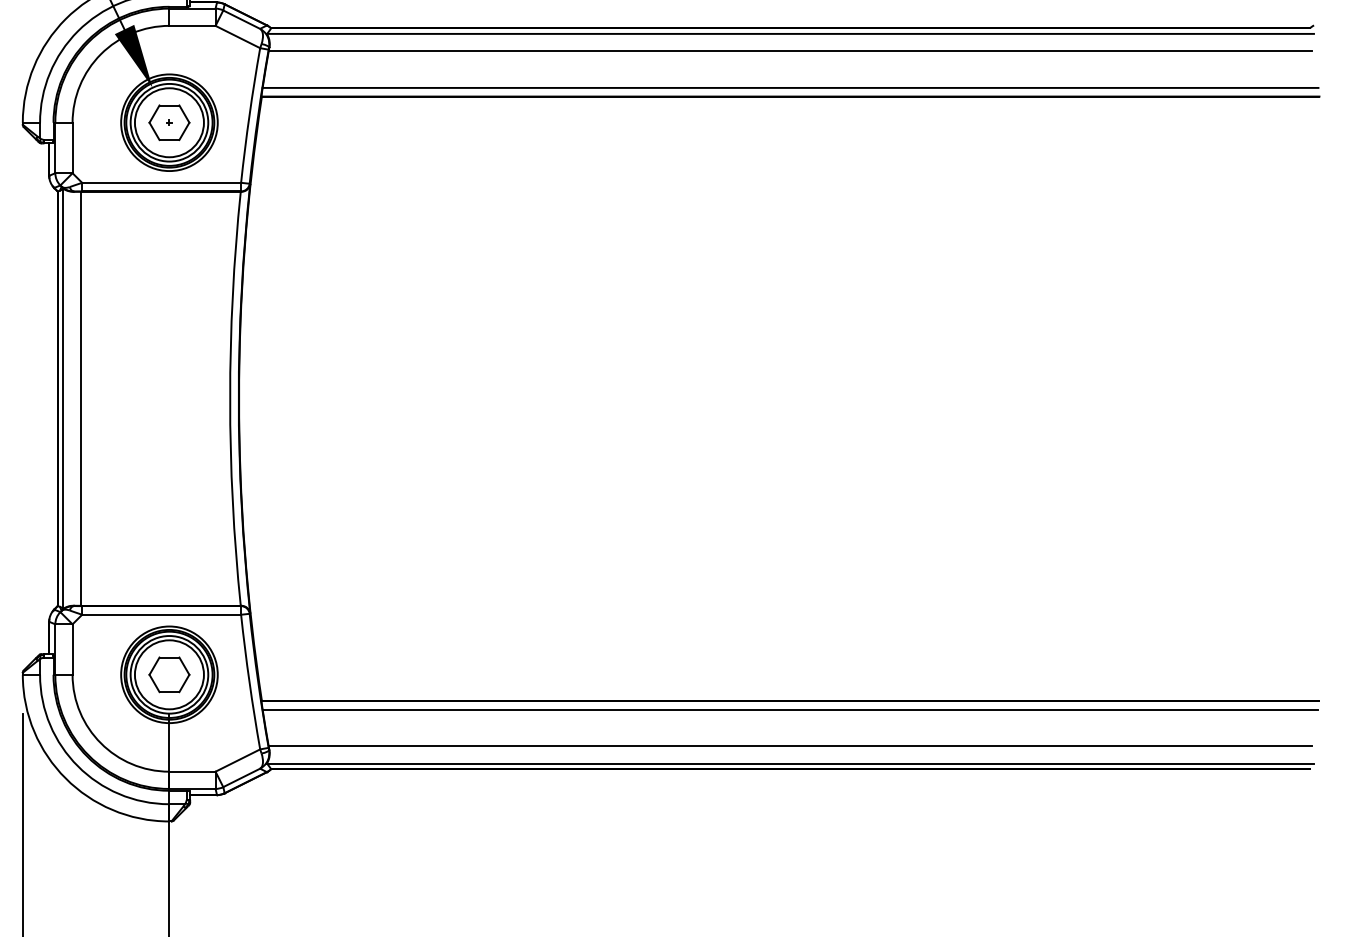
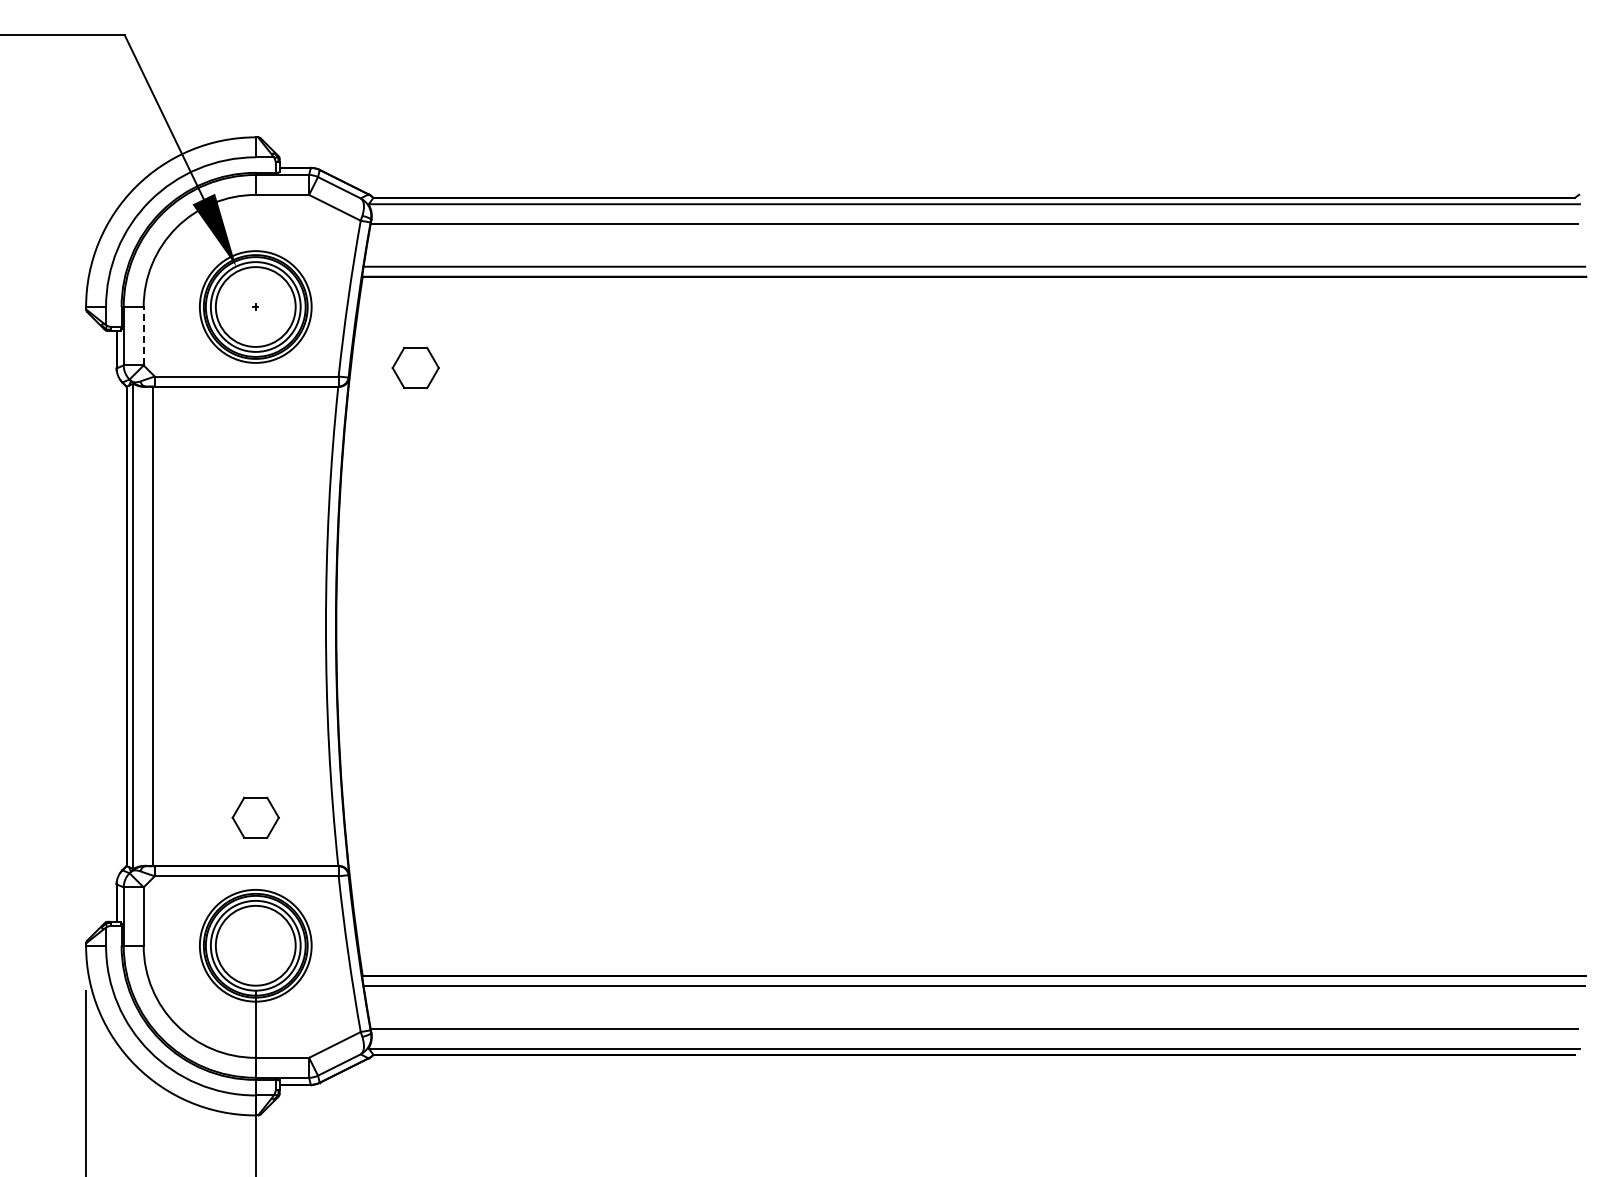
part: (169, 122) -> (415, 367), moved
line: (72, 147) -> (143, 335), solid -> dashed
part: (169, 674) -> (255, 817), moved

